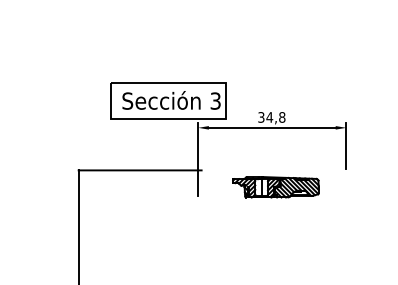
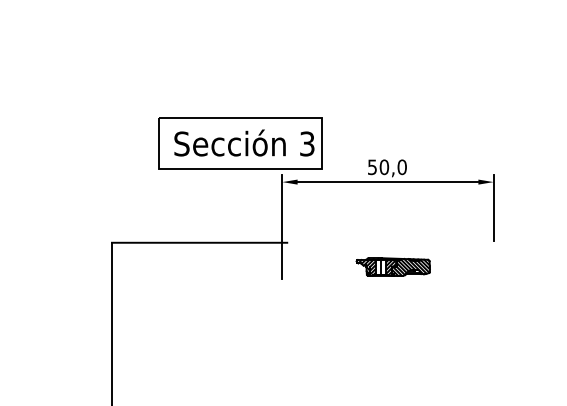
text: (271, 117) -> (386, 167), 34,8 -> 50,0
part: (275, 187) -> (392, 267), size x0.6

